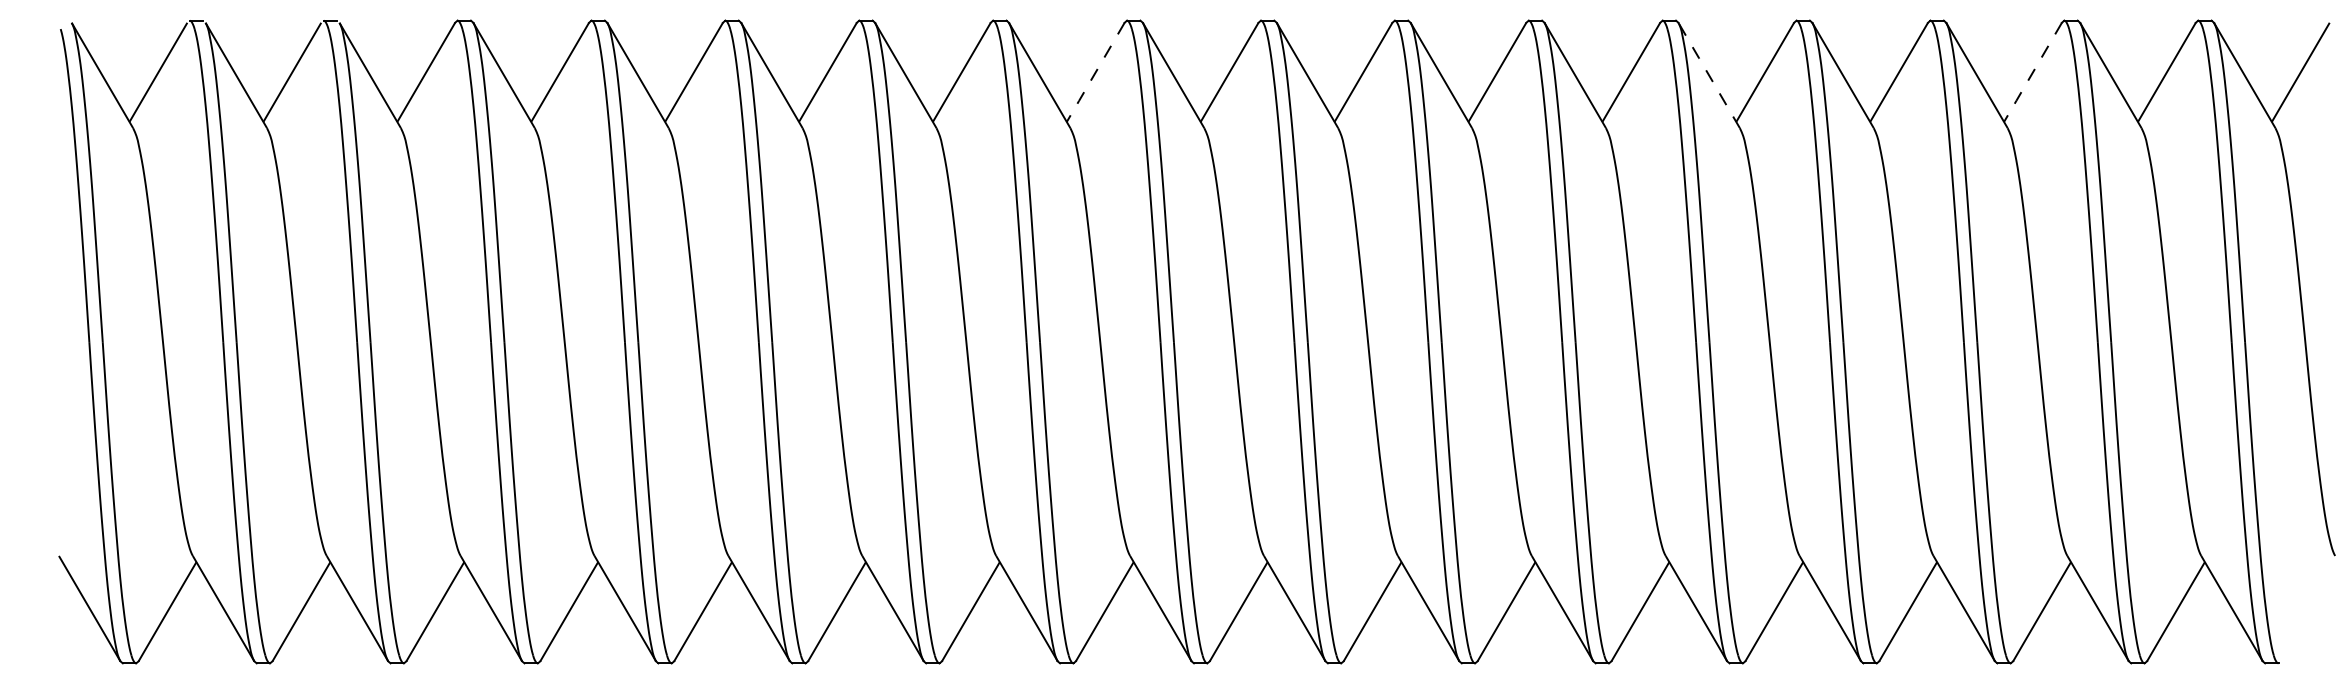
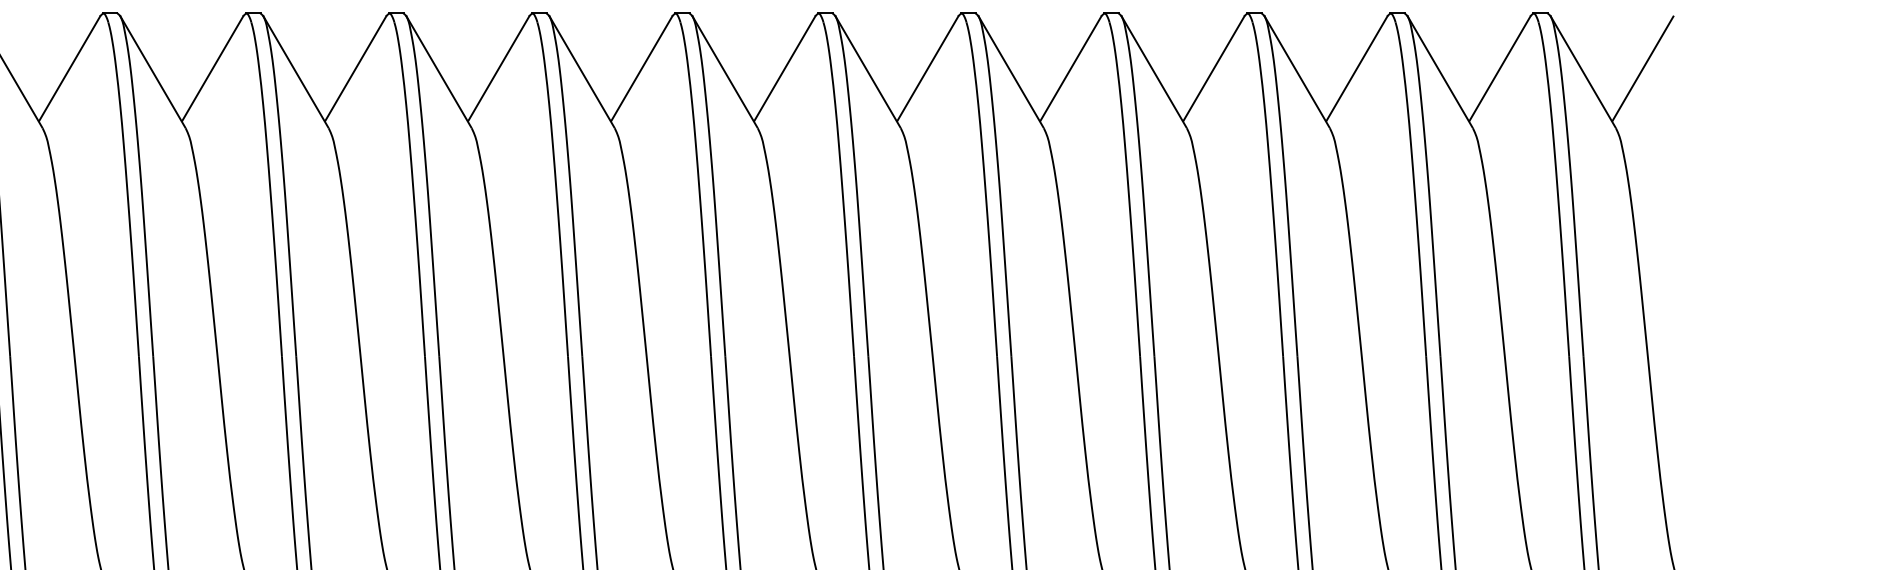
line: (1095, 73) -> (355, 69), dashed -> solid
line: (2032, 73) -> (1356, 69), dashed -> solid
line: (1708, 74) -> (1010, 70), dashed -> solid

